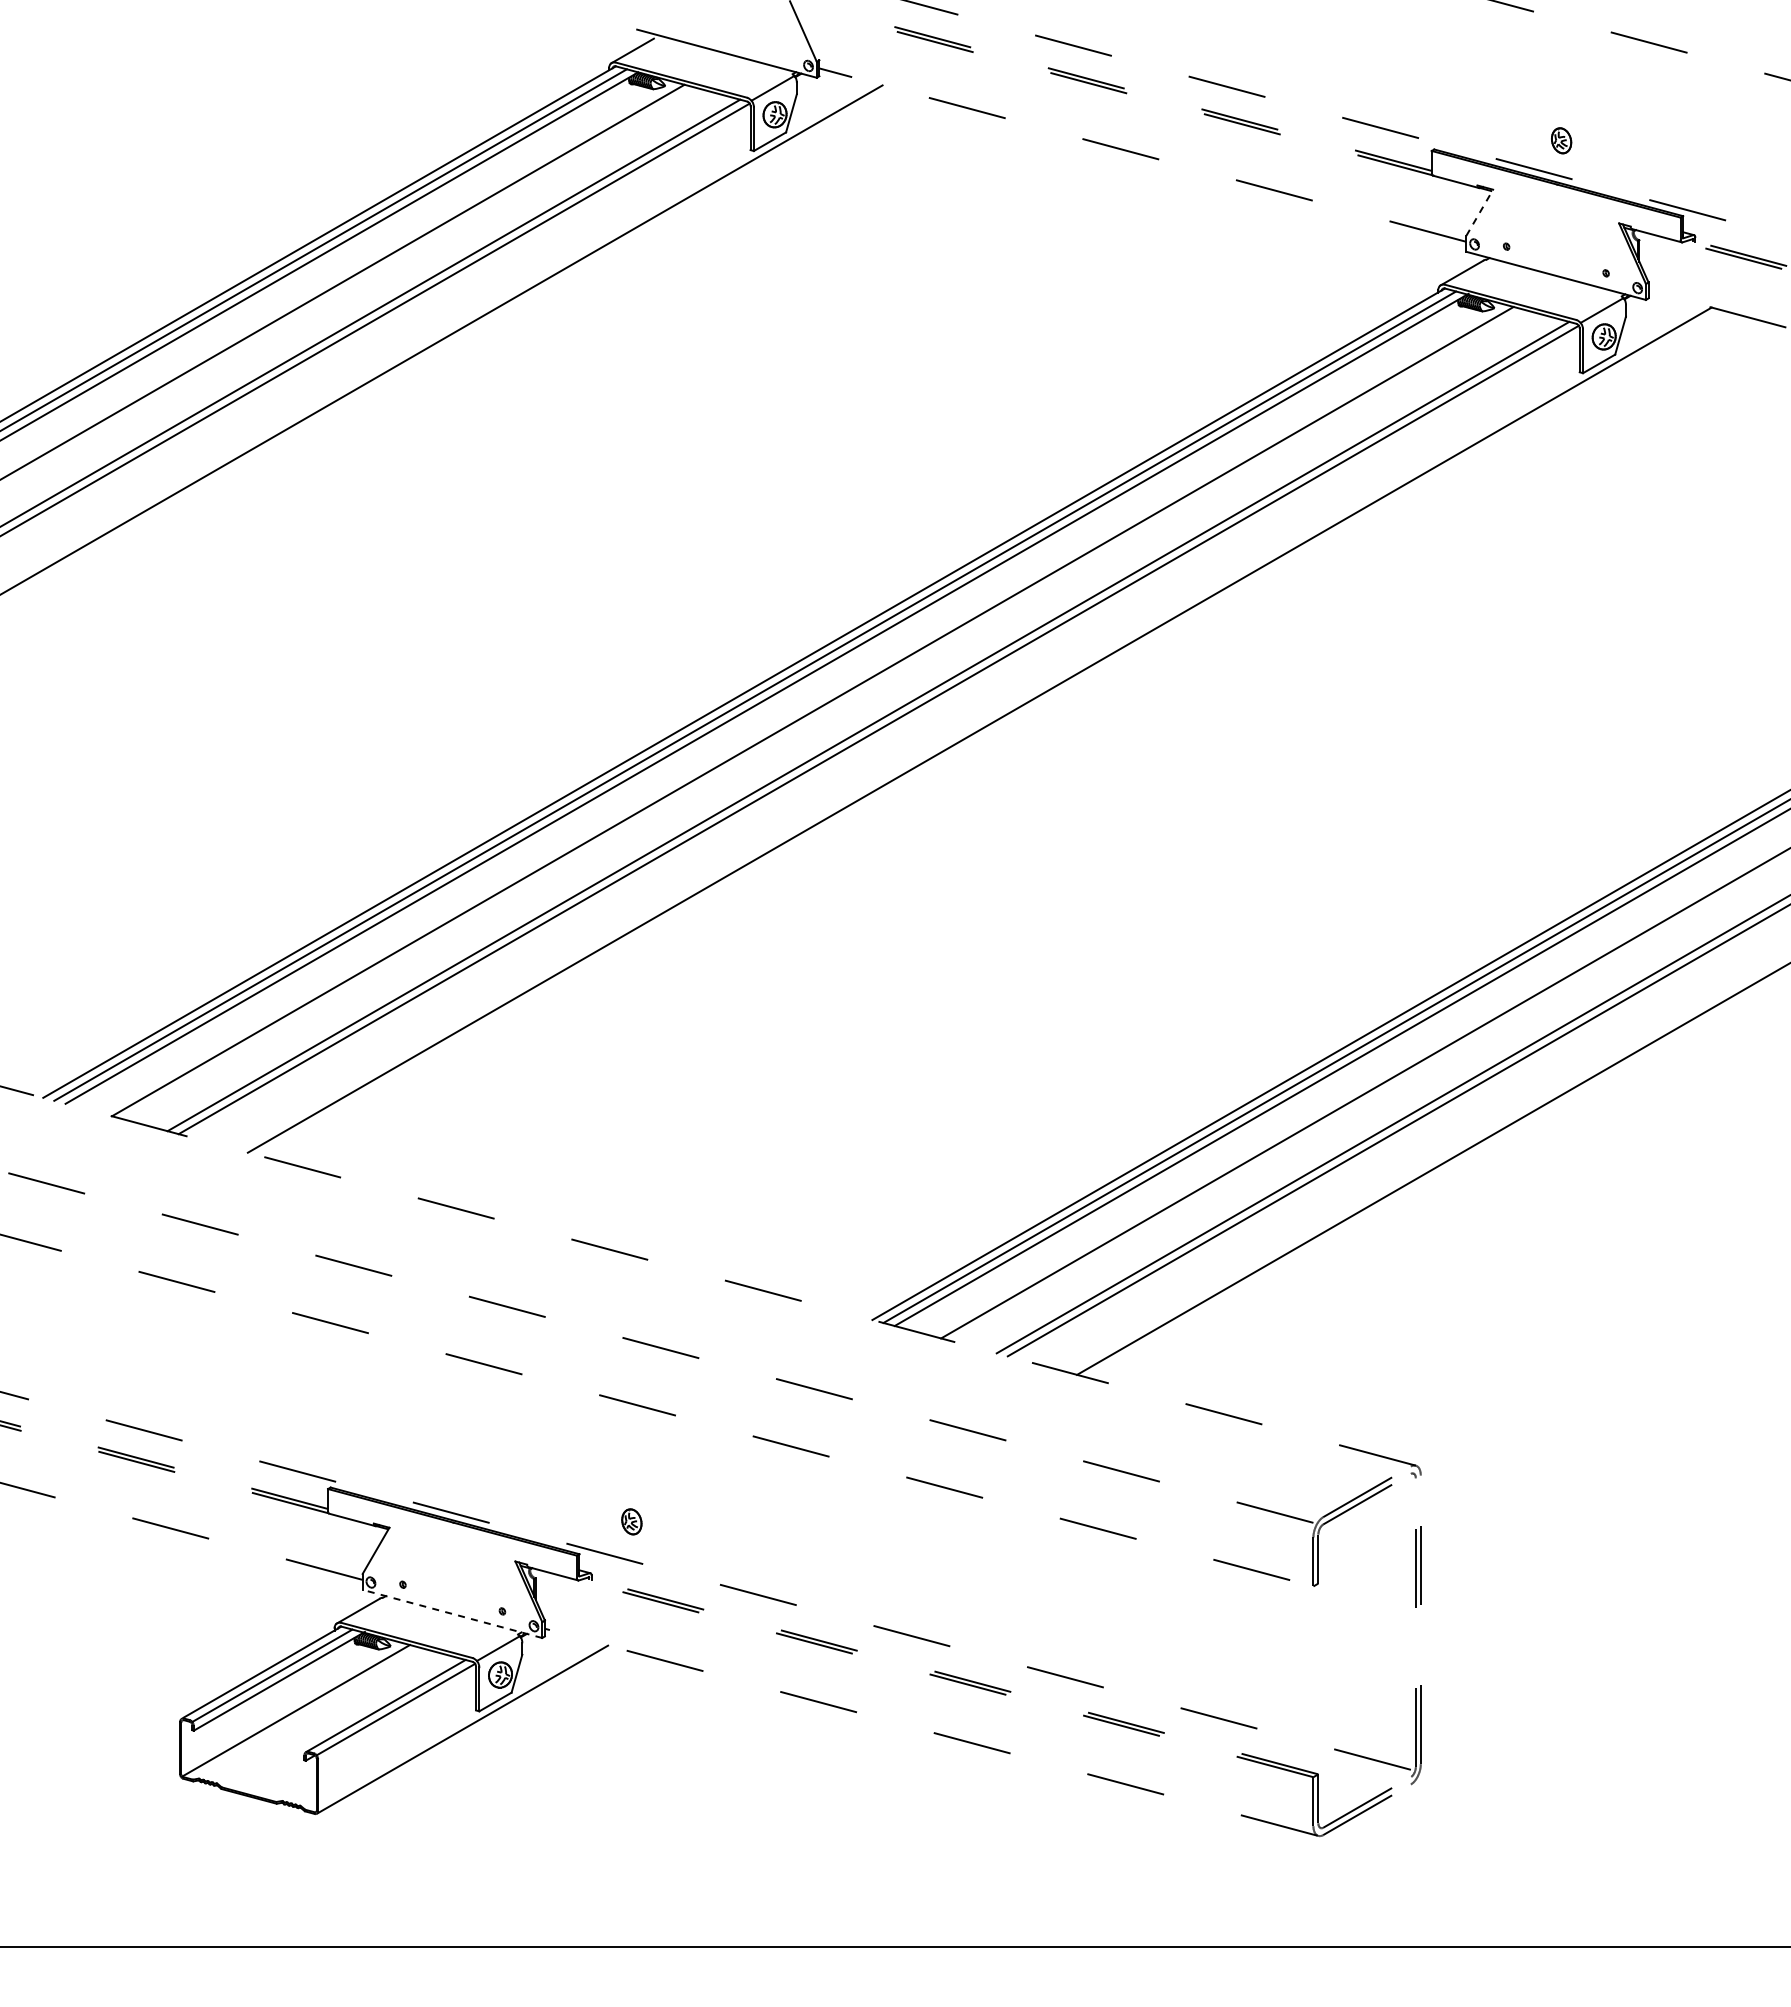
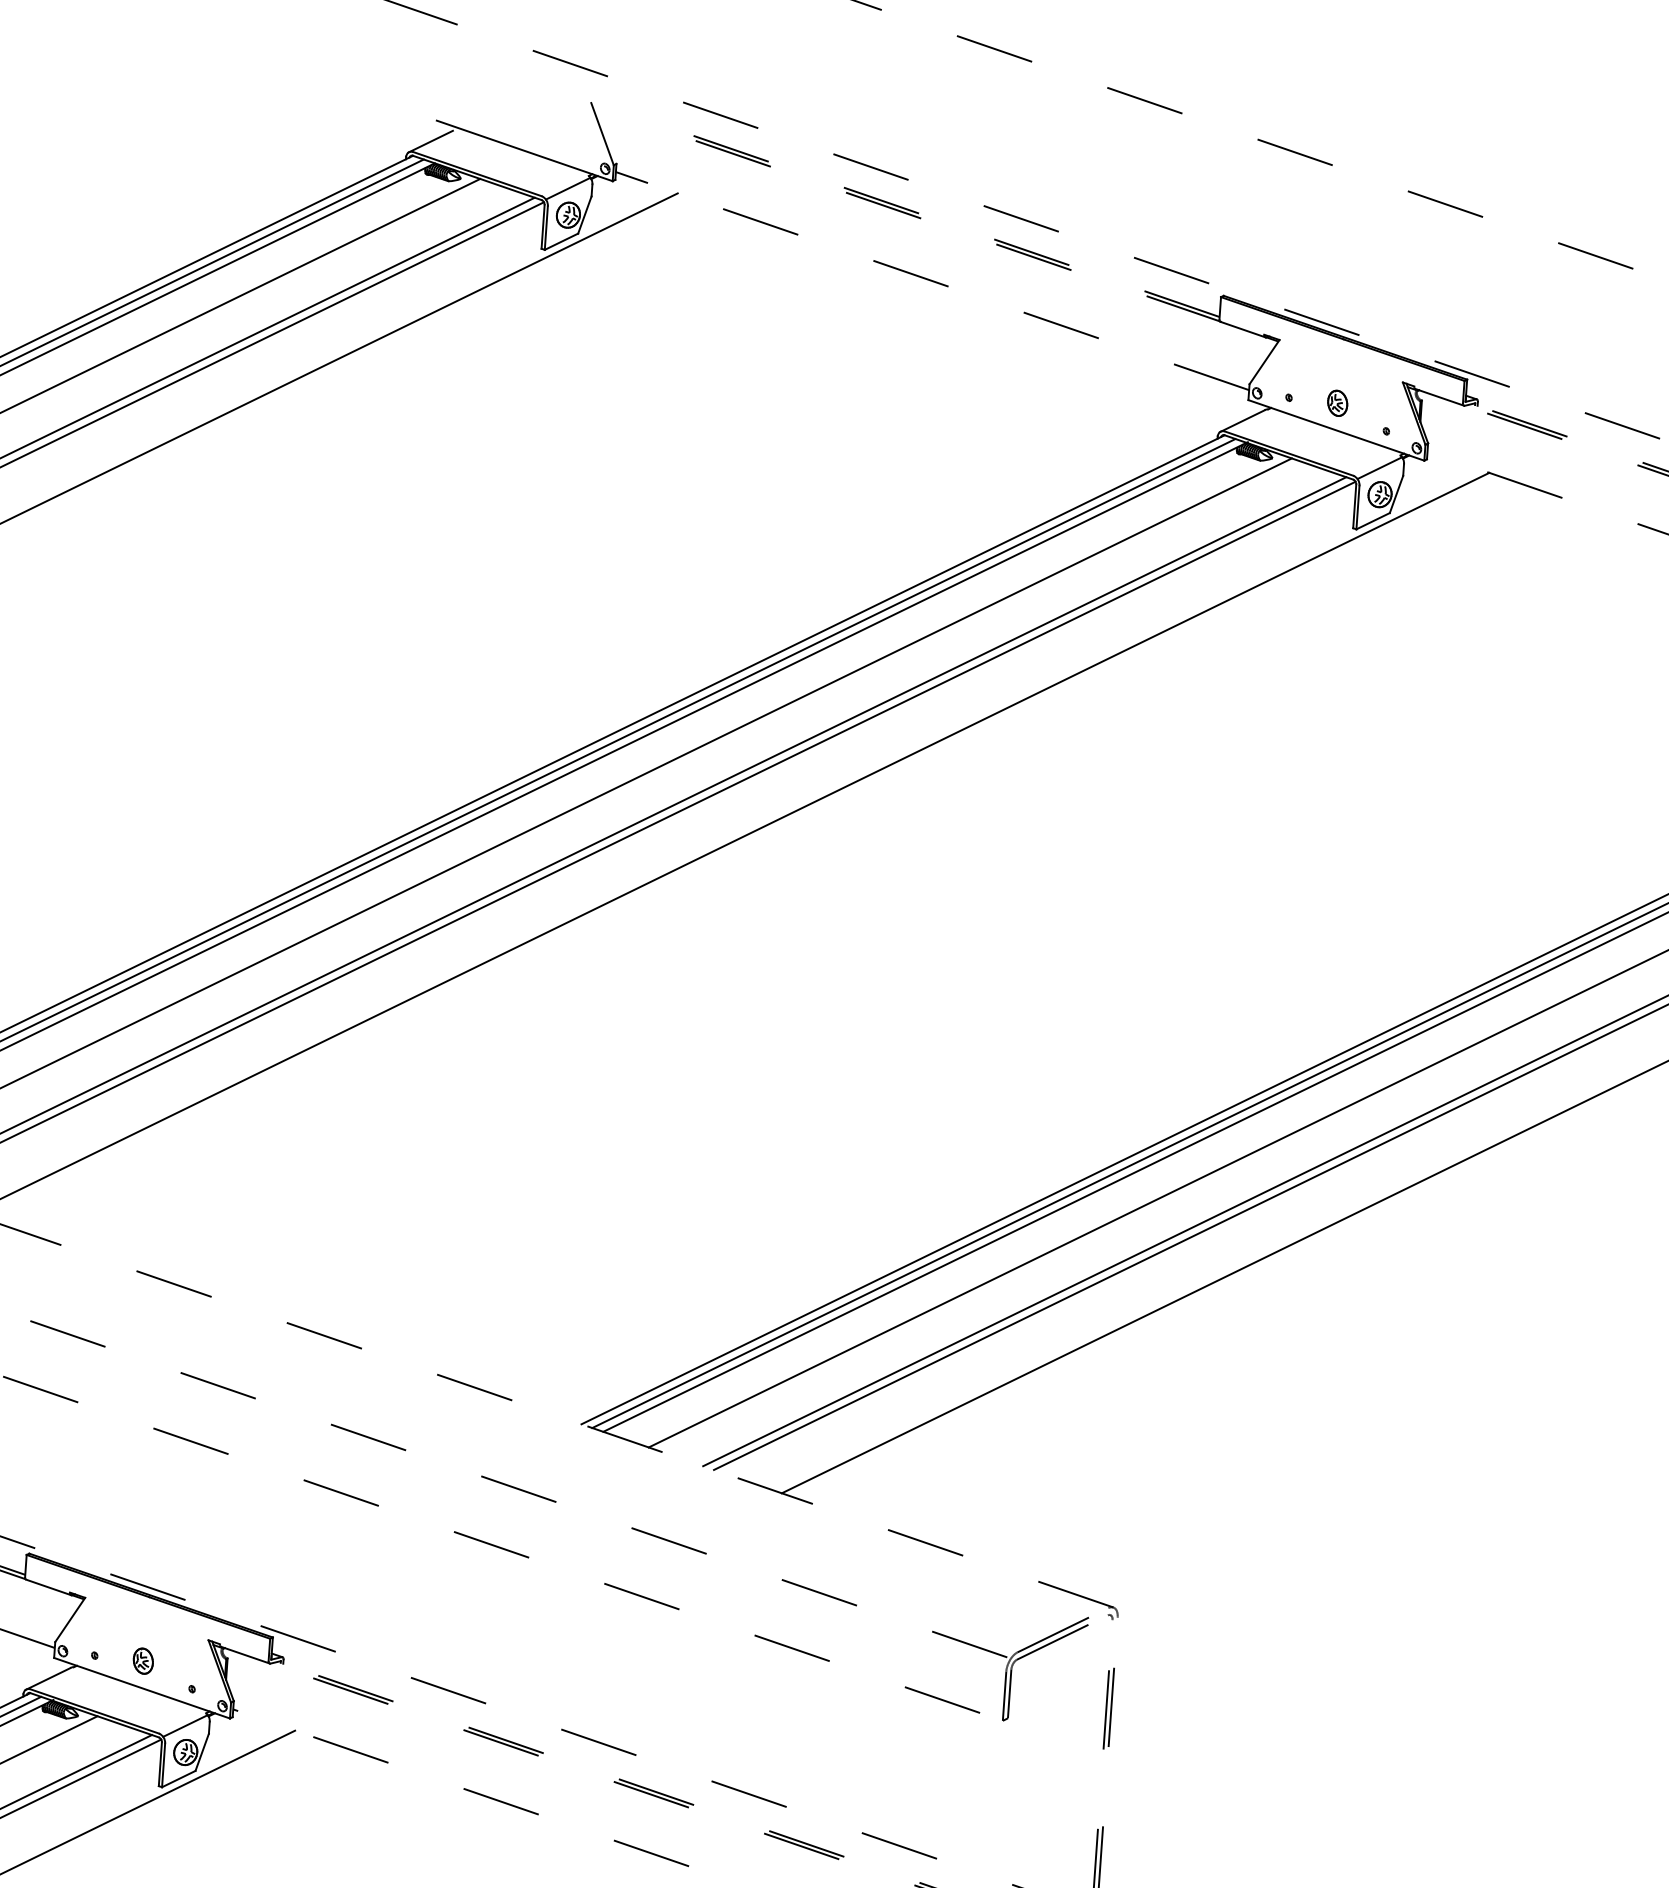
part: (1561, 140) -> (1337, 403), moved
line: (1479, 212) -> (1264, 361), dashed -> solid
part: (631, 1521) -> (143, 1660), moved
line: (452, 1613) -> (142, 1687), dashed -> solid

